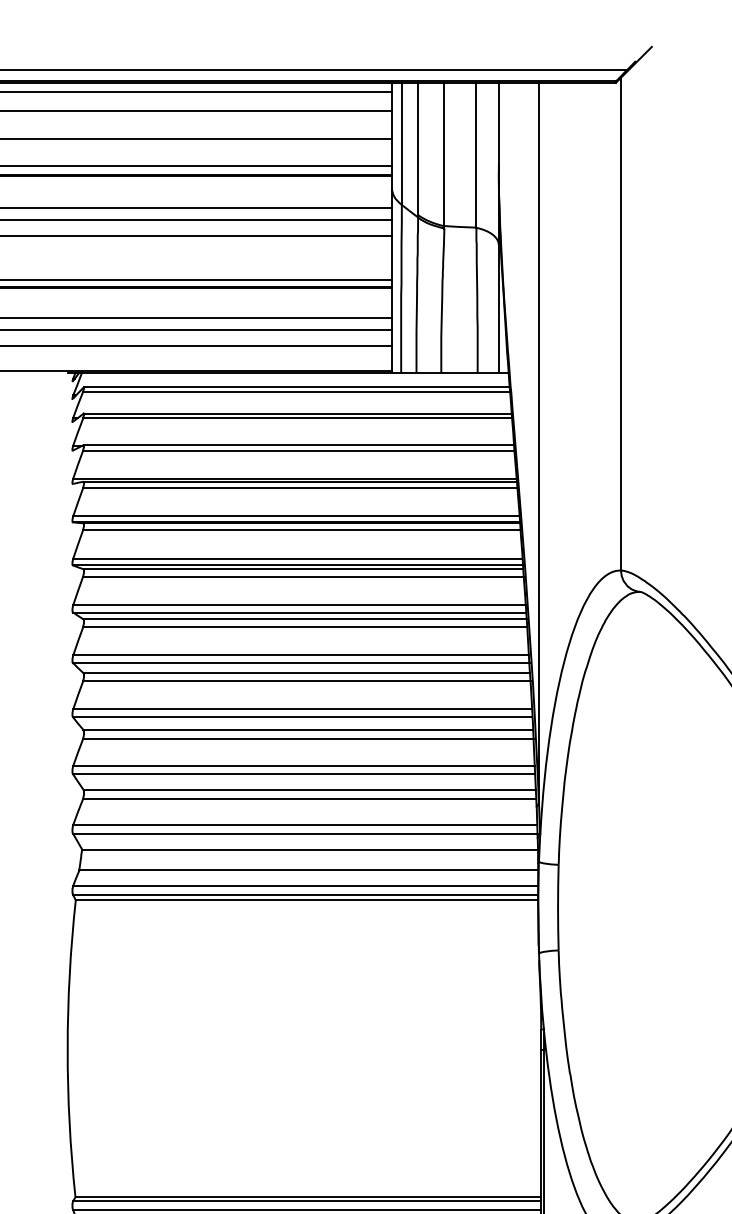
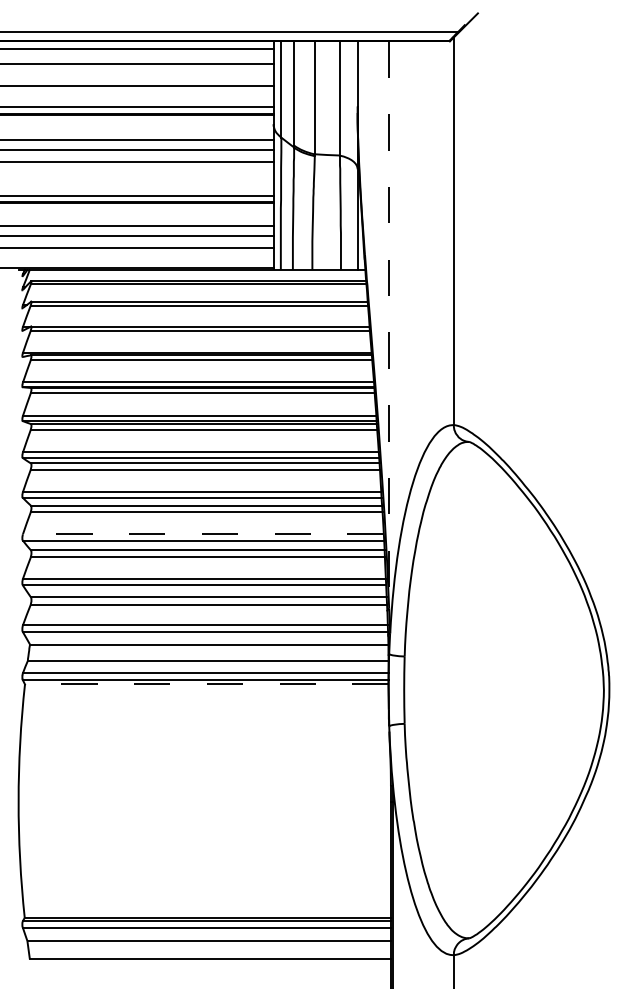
line: (539, 442) -> (389, 324), solid -> dashed
line: (301, 709) -> (202, 534), solid -> dashed
line: (306, 900) -> (206, 684), solid -> dashed

